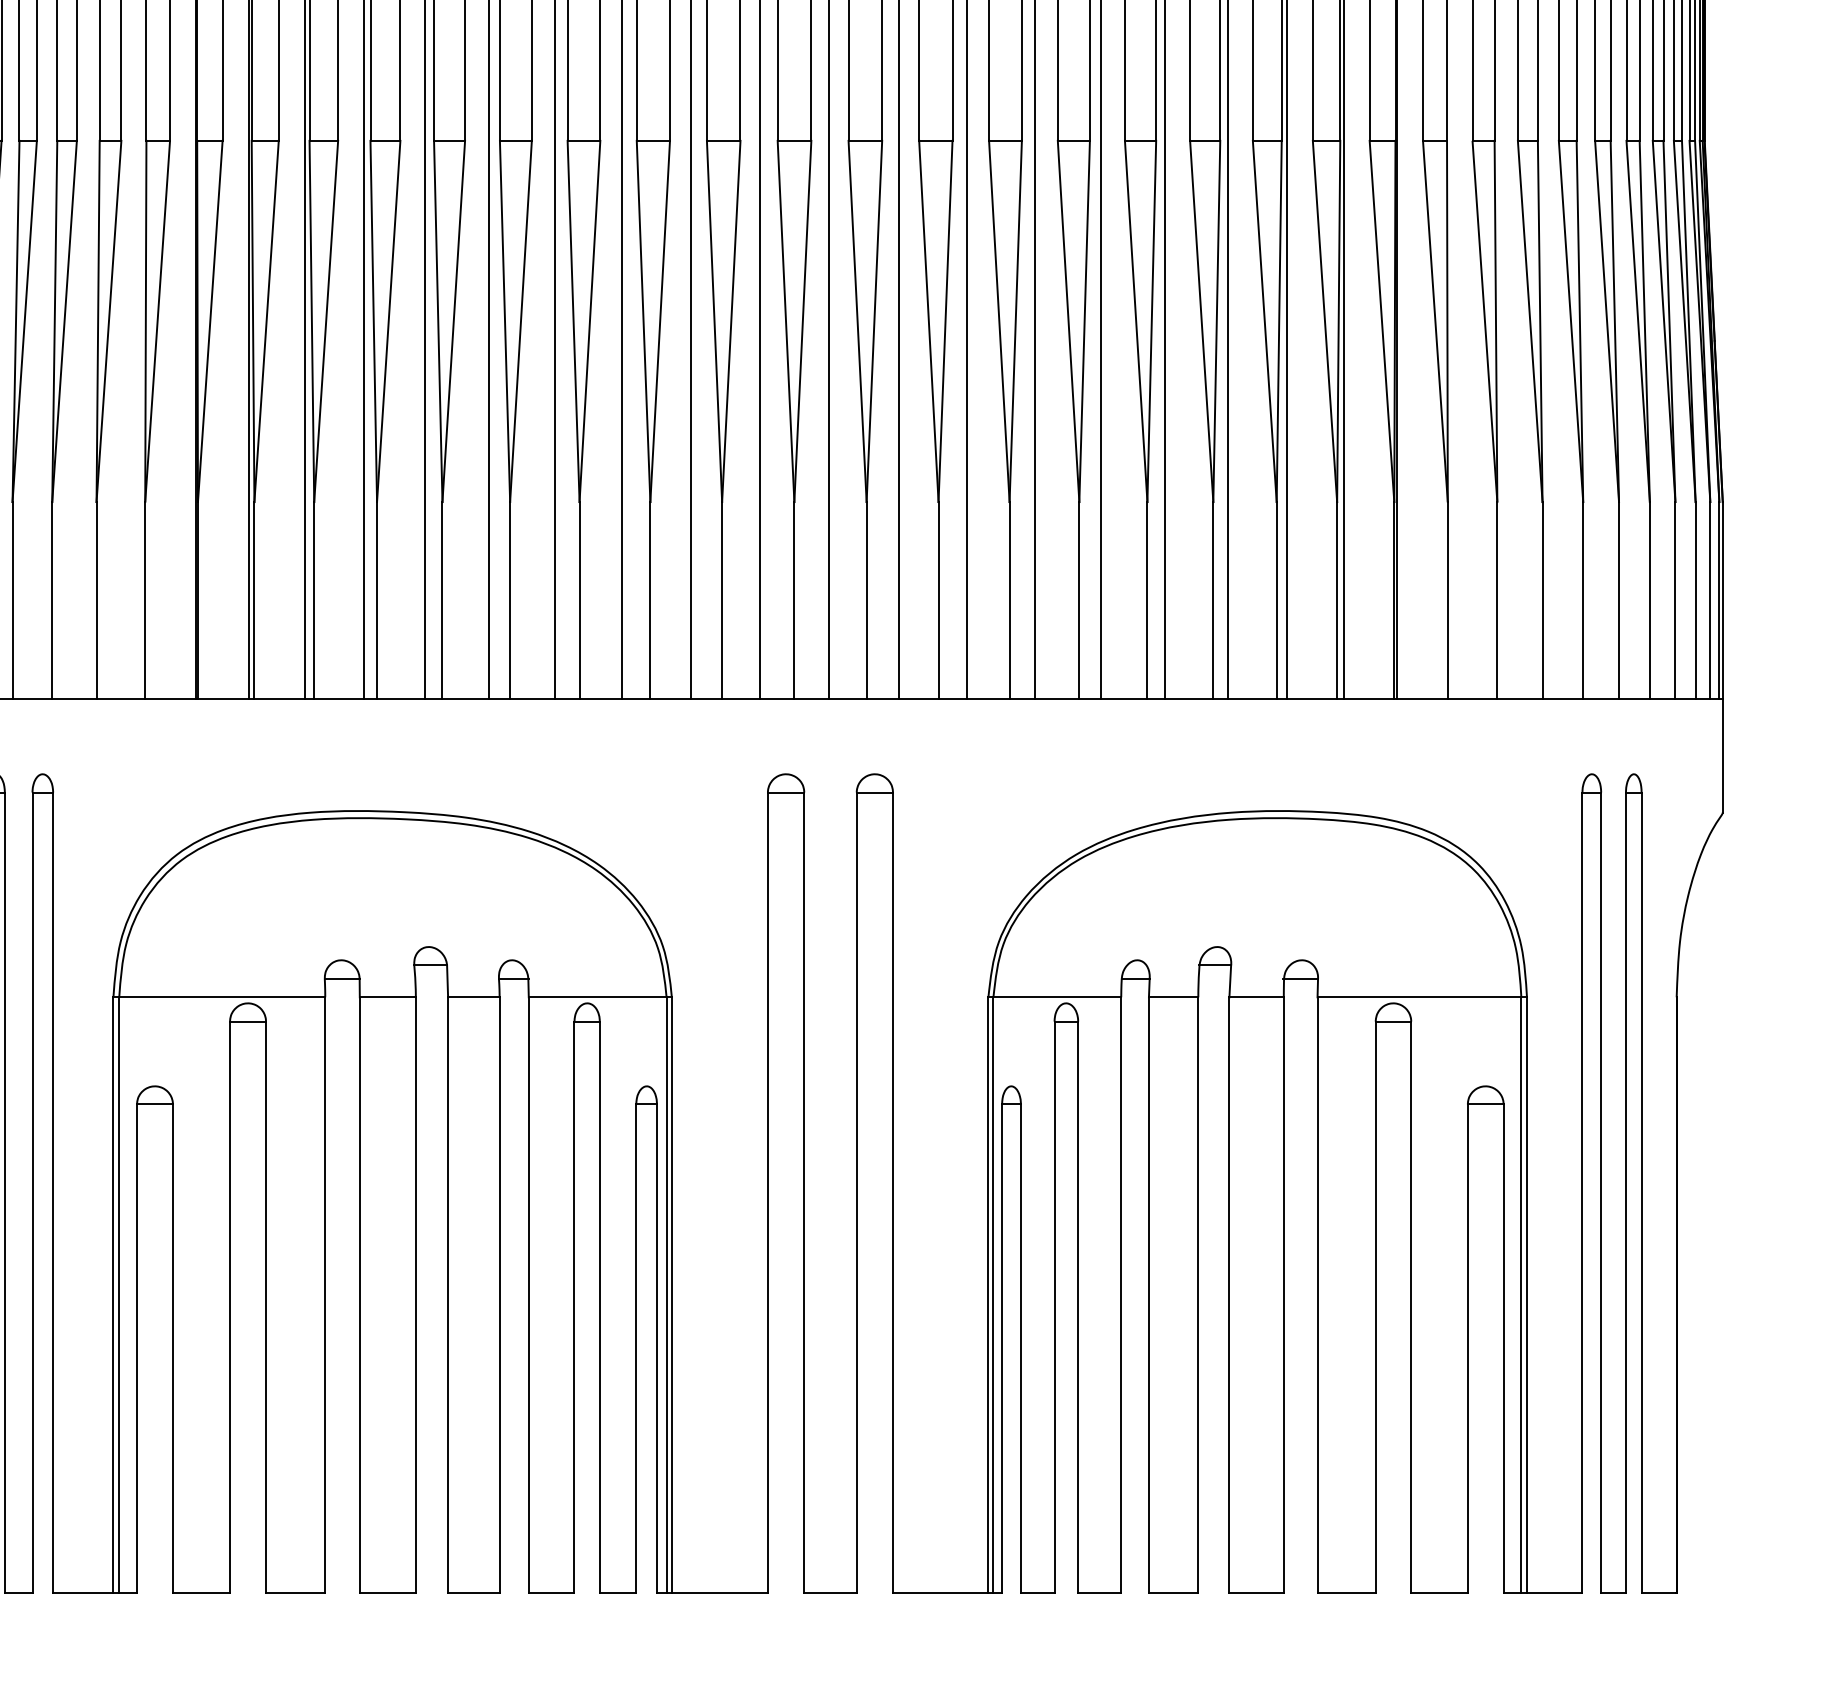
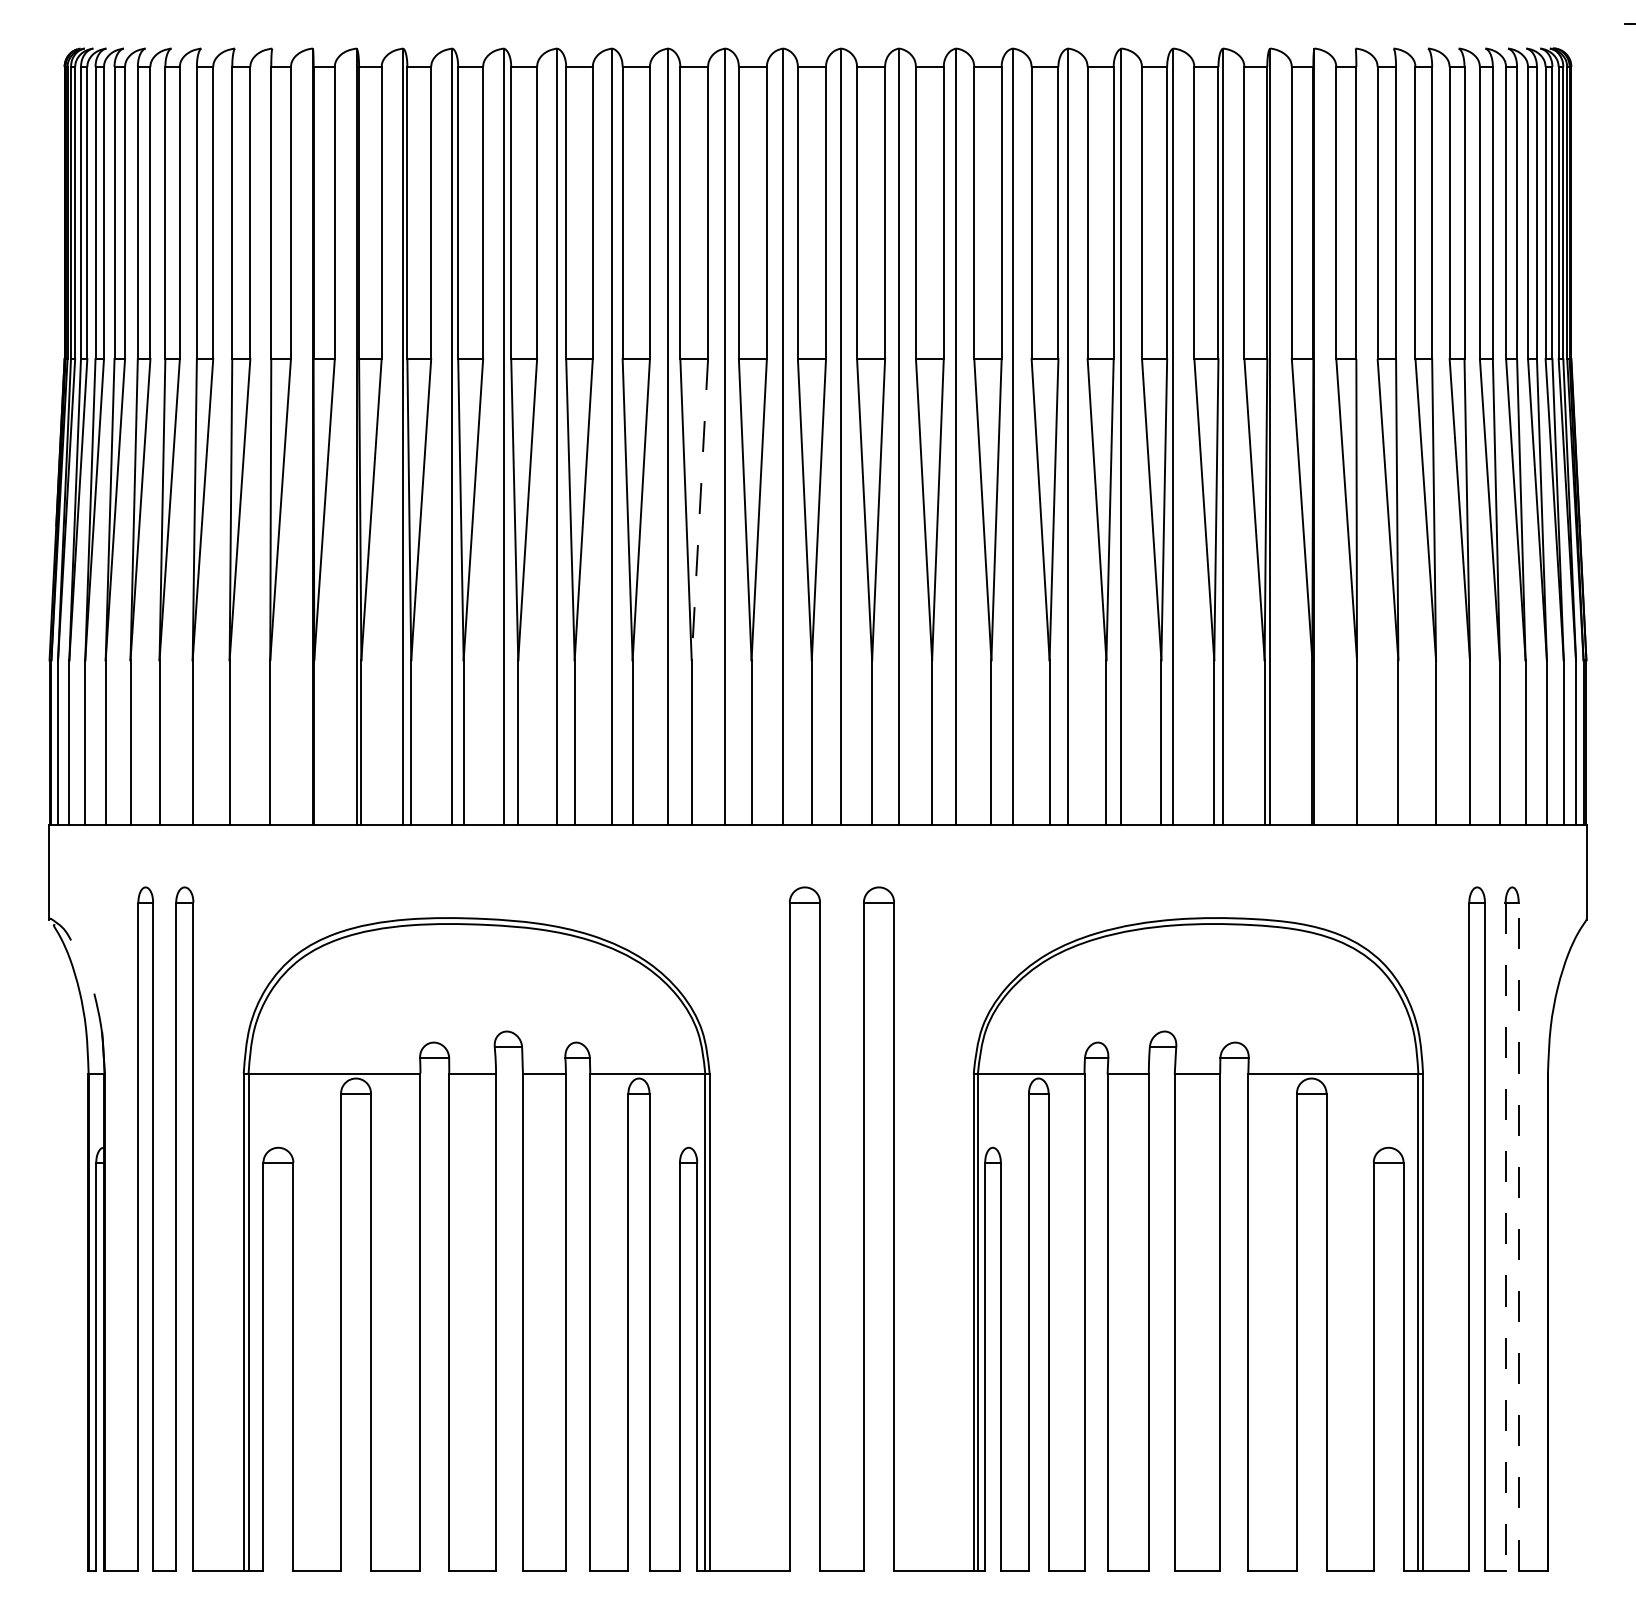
line: (659, 321) -> (699, 509), solid -> dashed
line: (1625, 1192) -> (1505, 1236), solid -> dashed
line: (1641, 1192) -> (1518, 1236), solid -> dashed

